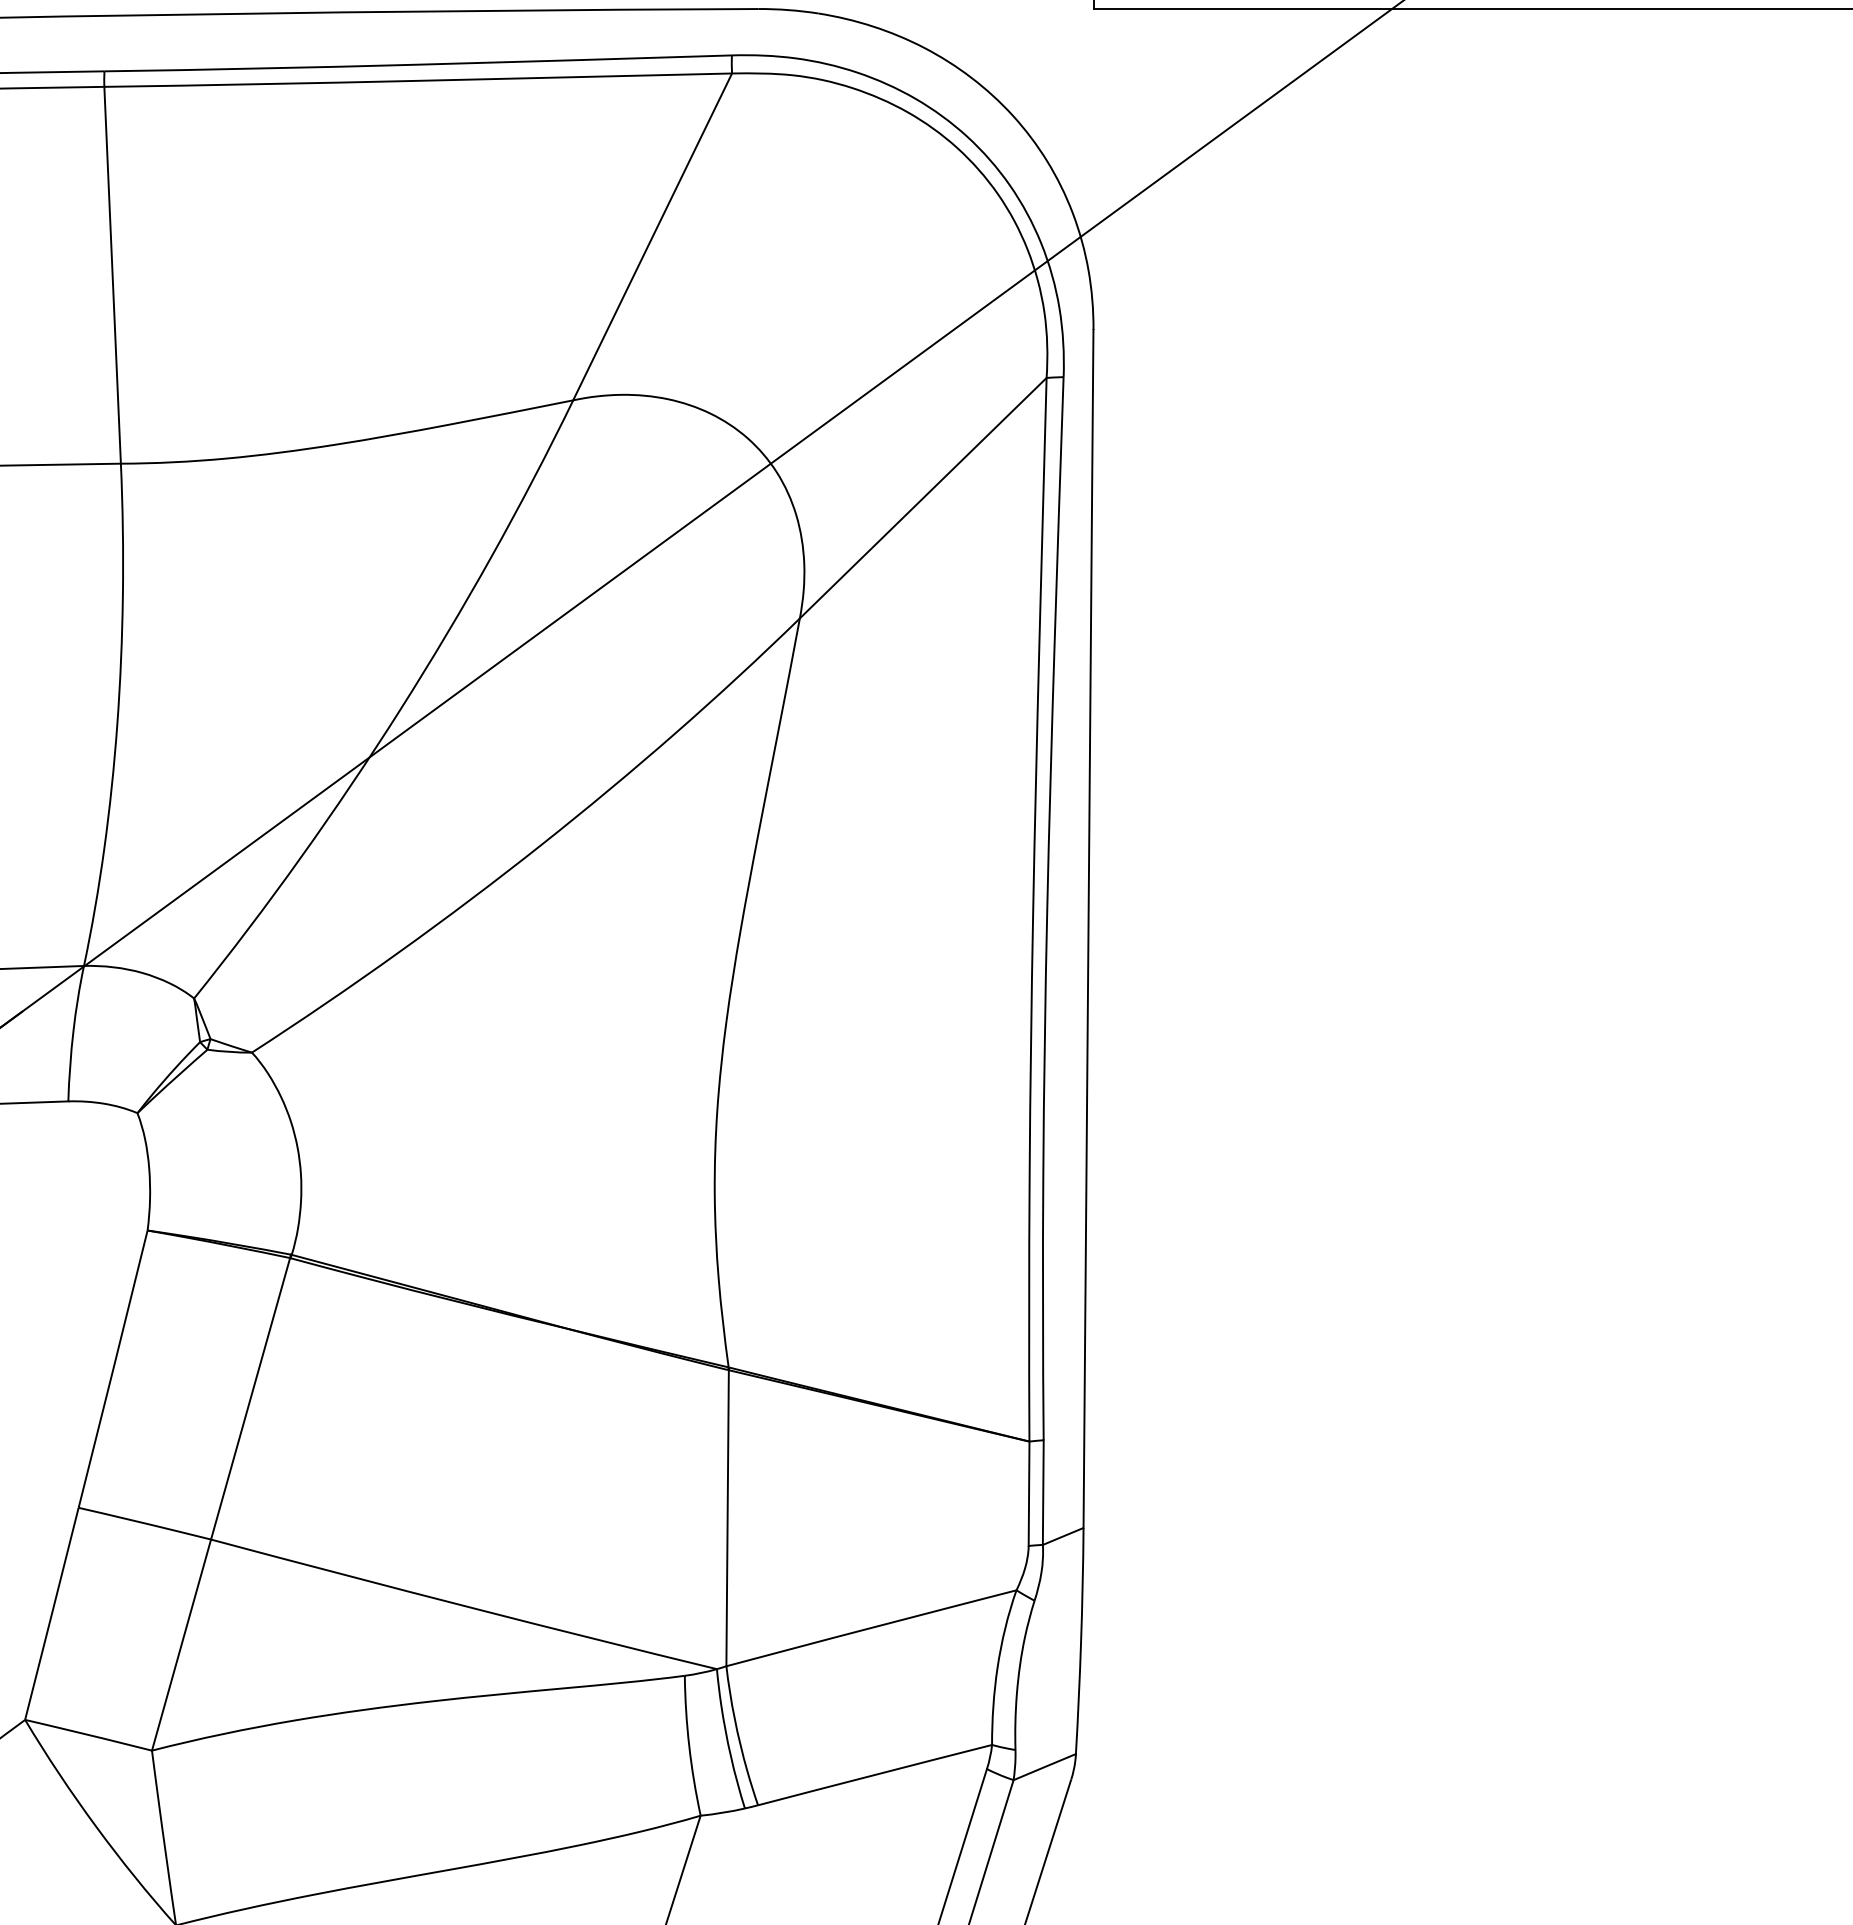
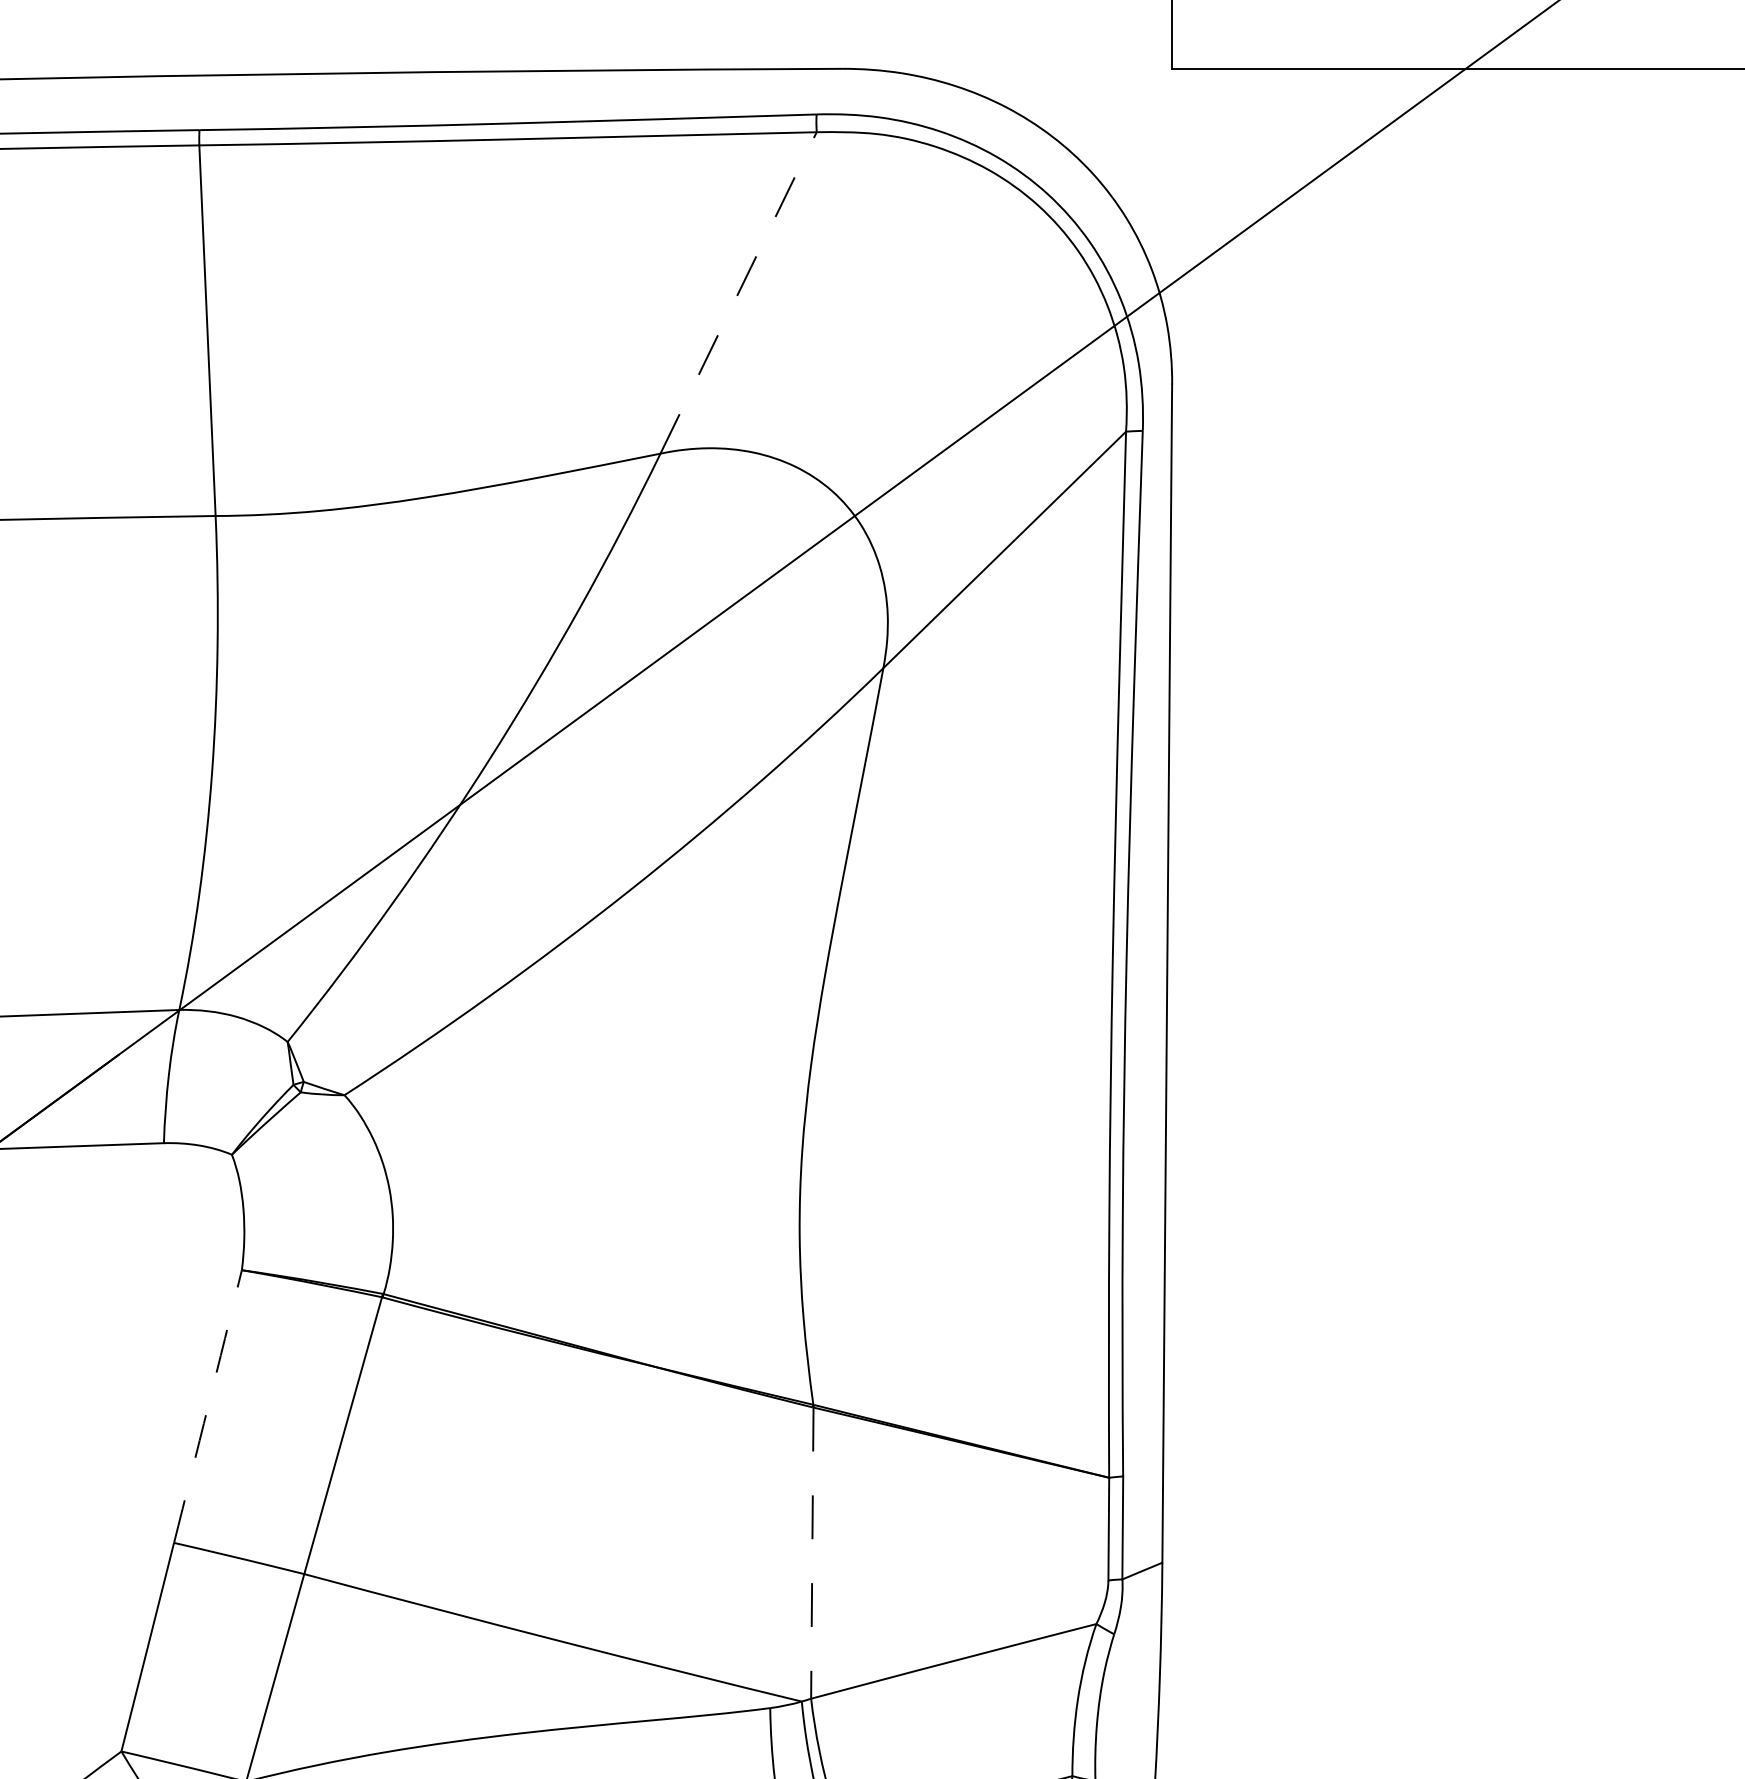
line: (652, 236) -> (738, 292), solid -> dashed
arc: (113, 1369) -> (208, 1406), solid -> dashed
line: (727, 1518) -> (812, 1553), solid -> dashed

